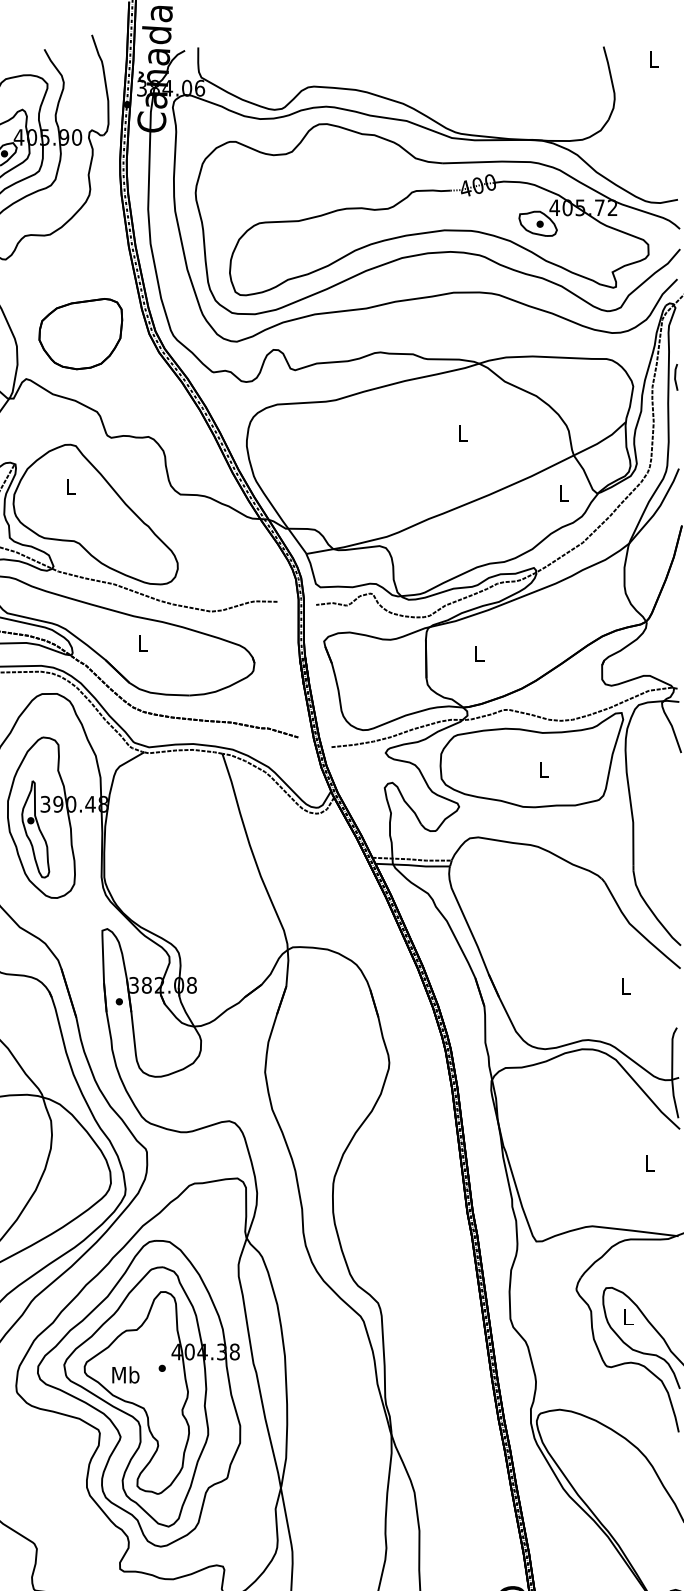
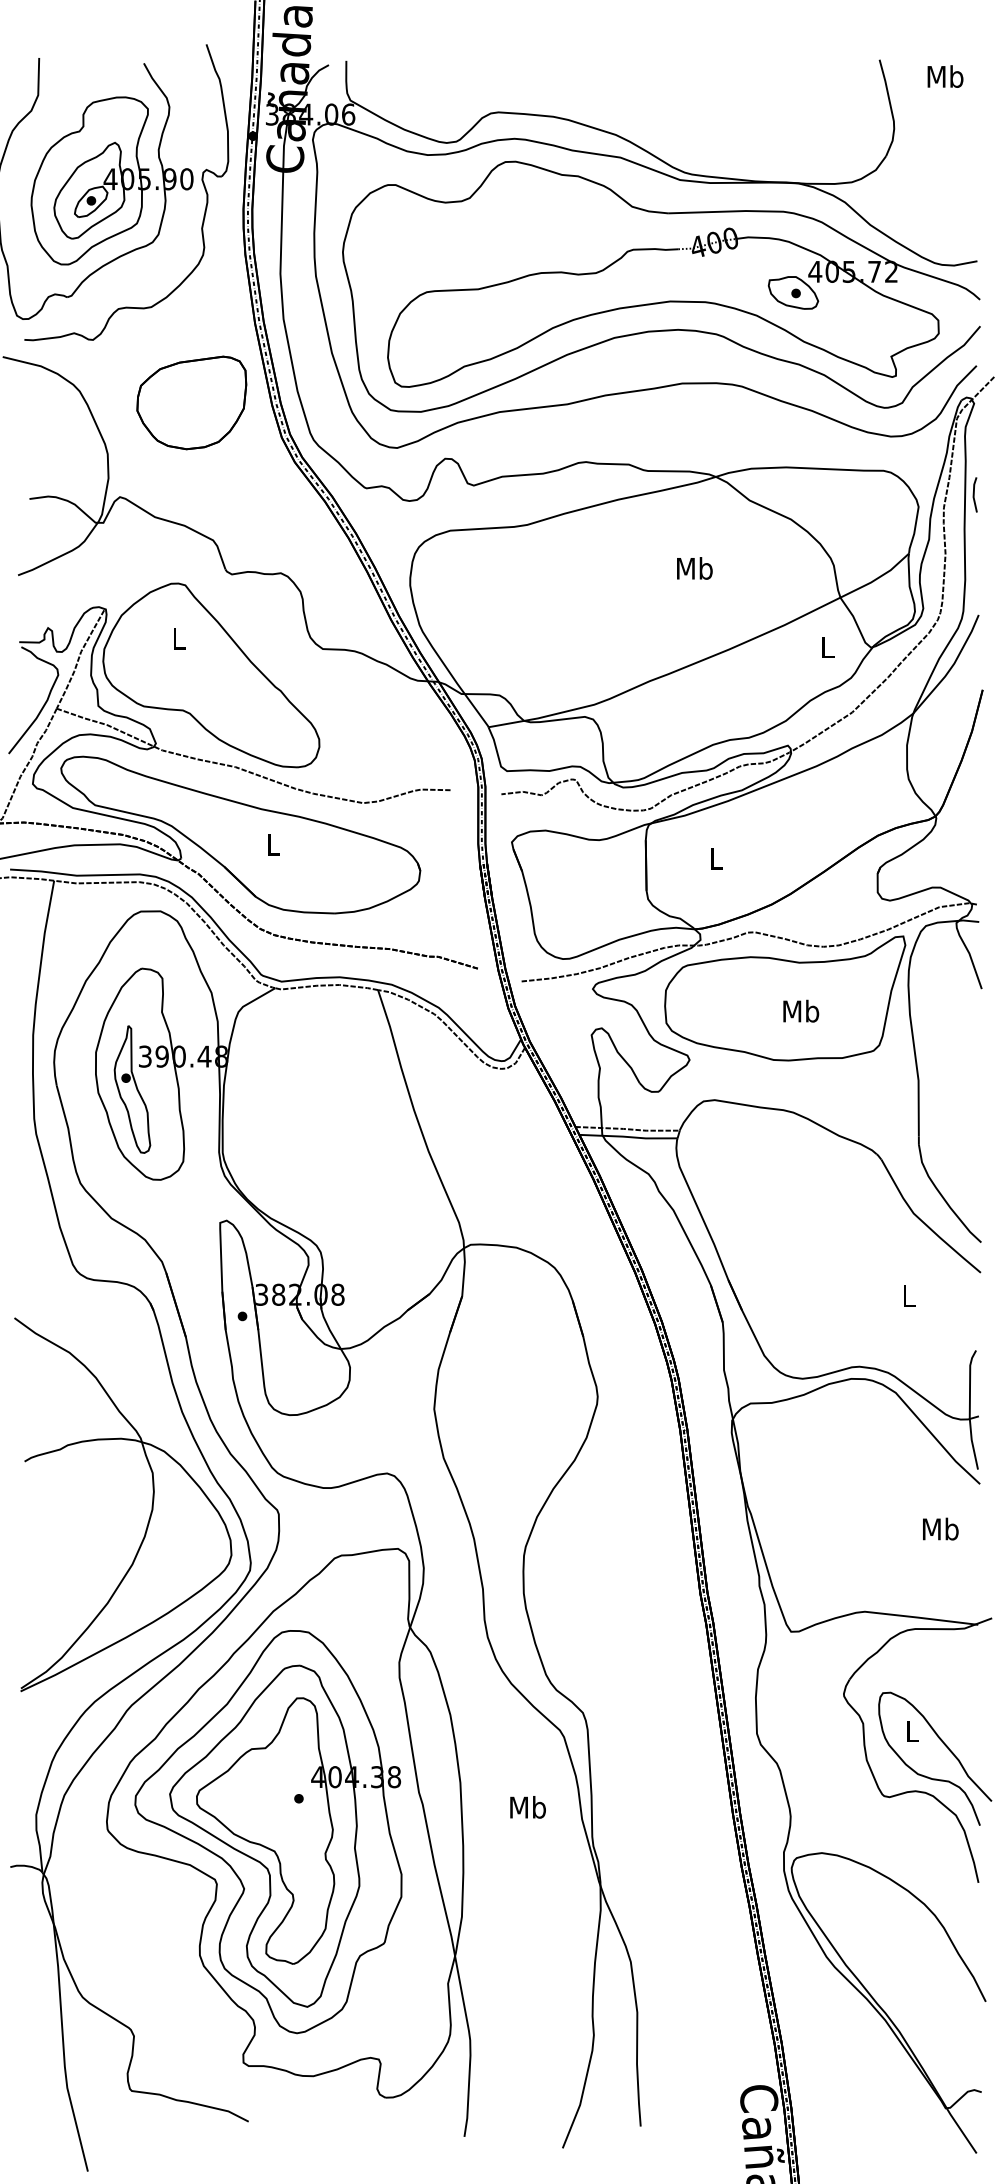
text: (653, 59) -> (945, 76), L -> Mb
part: (80, 333) -> (191, 402), moved
text: (462, 433) -> (694, 568), L -> Mb
text: (544, 769) -> (801, 1010), L -> Mb
text: (649, 1163) -> (940, 1528), L -> Mb
text: (125, 1375) -> (527, 1807), moved

